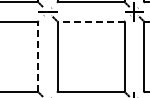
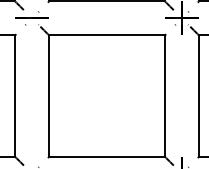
line: (90, 21) -> (105, 35), dashed -> solid
line: (38, 56) -> (15, 95), dashed -> solid

